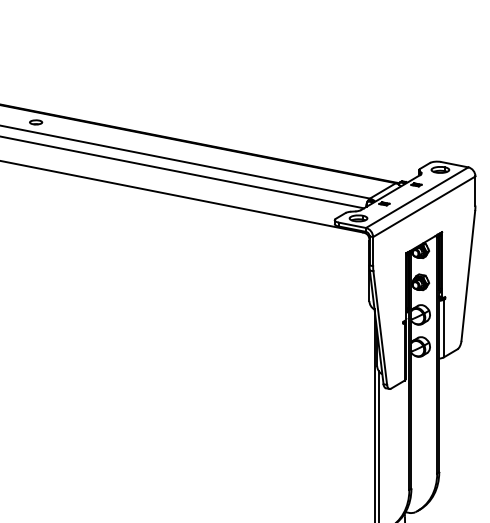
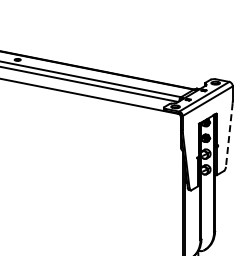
line: (468, 276) -> (229, 135), solid -> dashed

